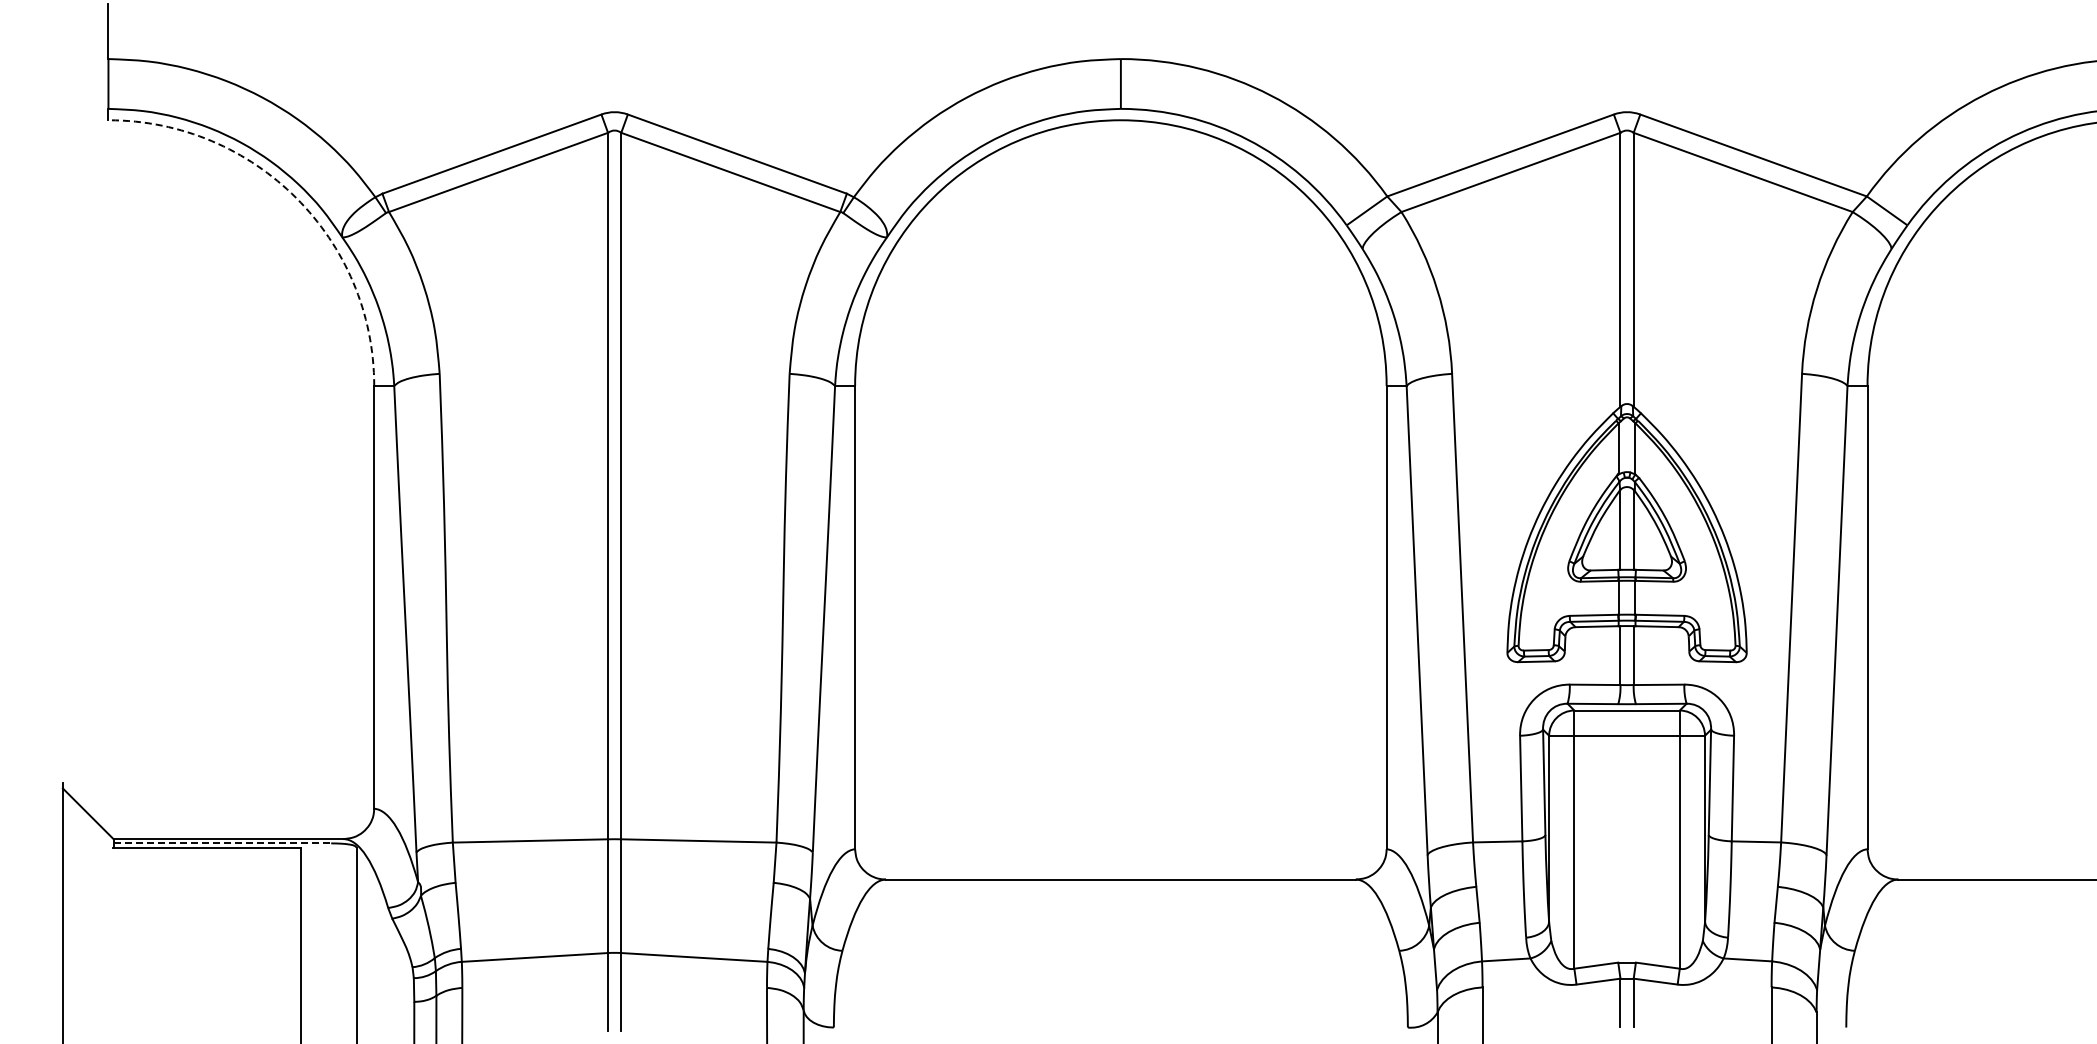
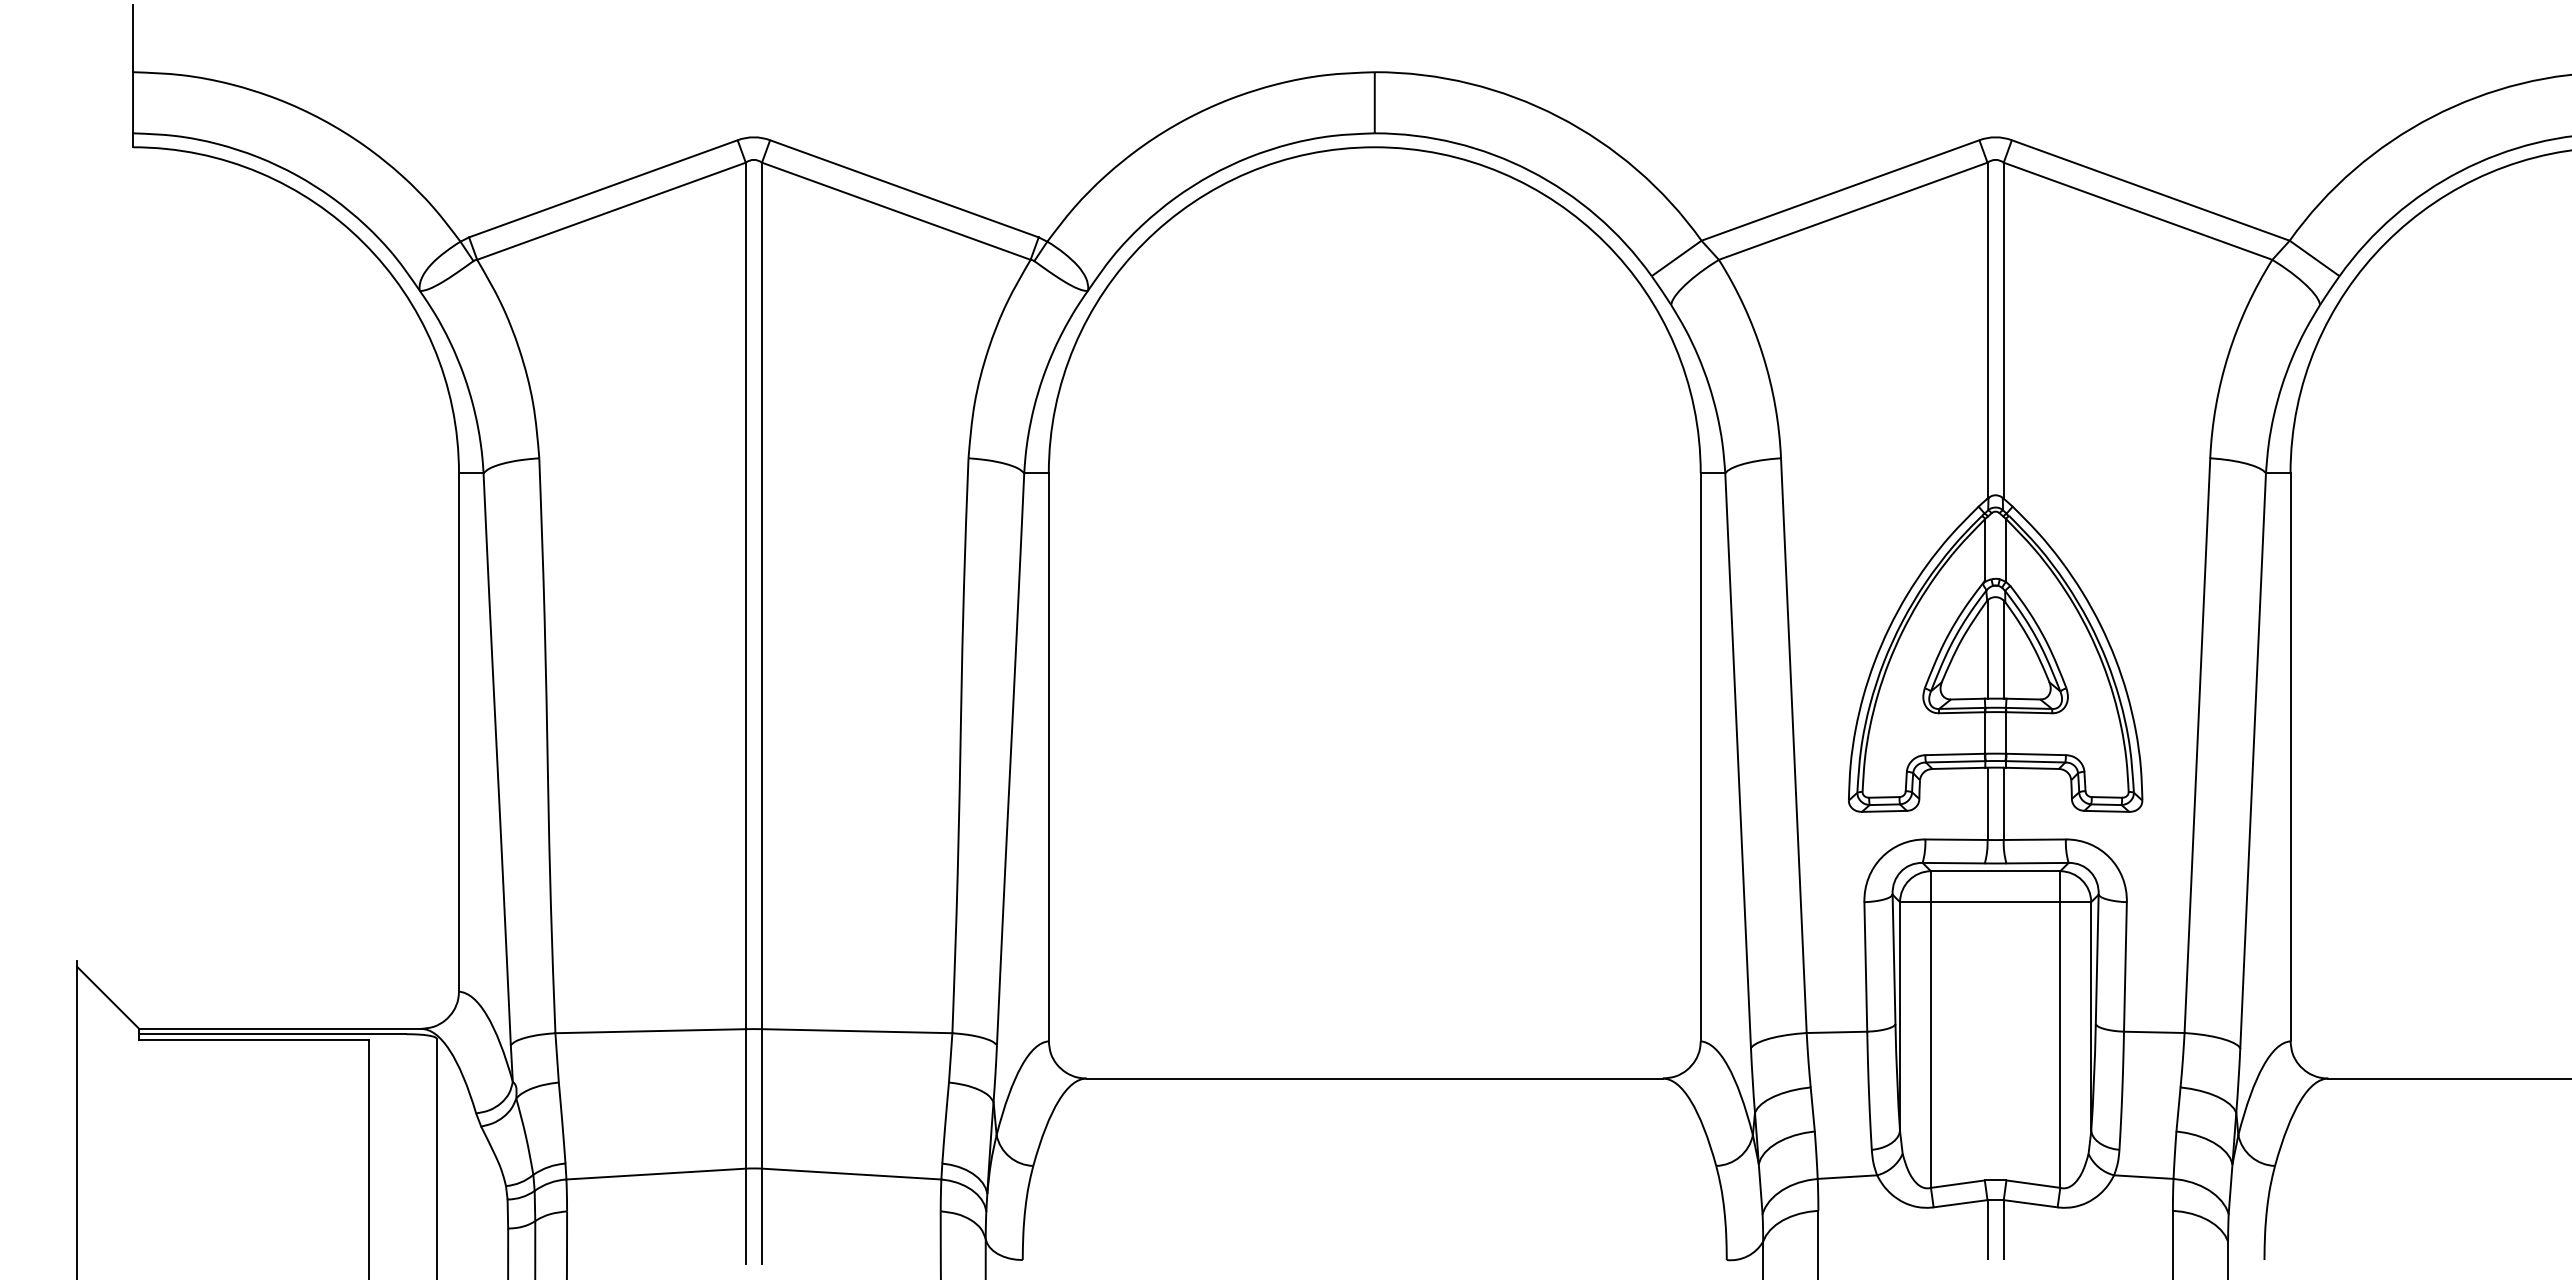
arc: (296, 198) -> (363, 243), dashed -> solid
line: (222, 843) -> (272, 1034), dashed -> solid

